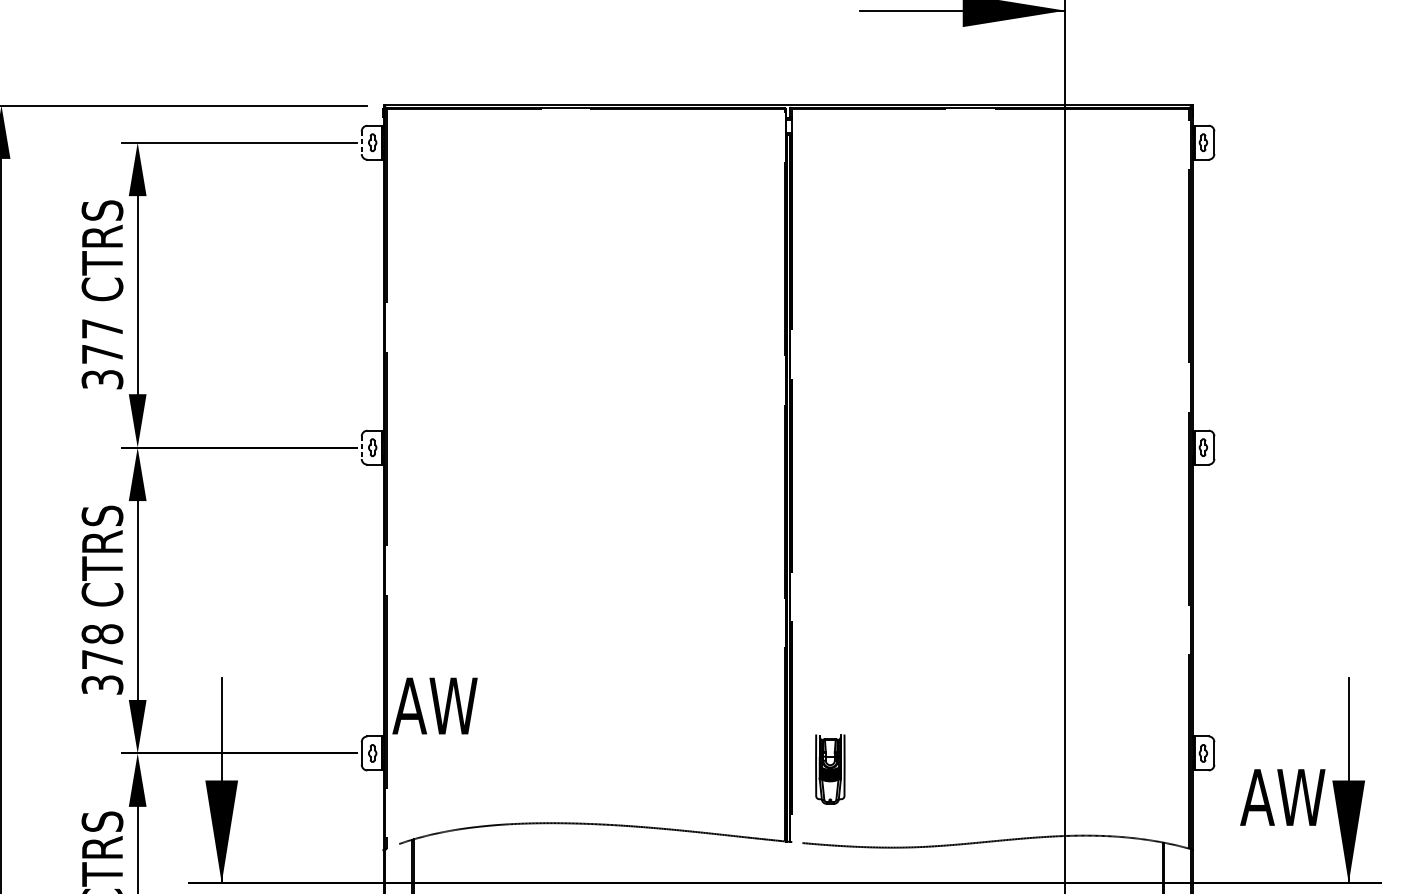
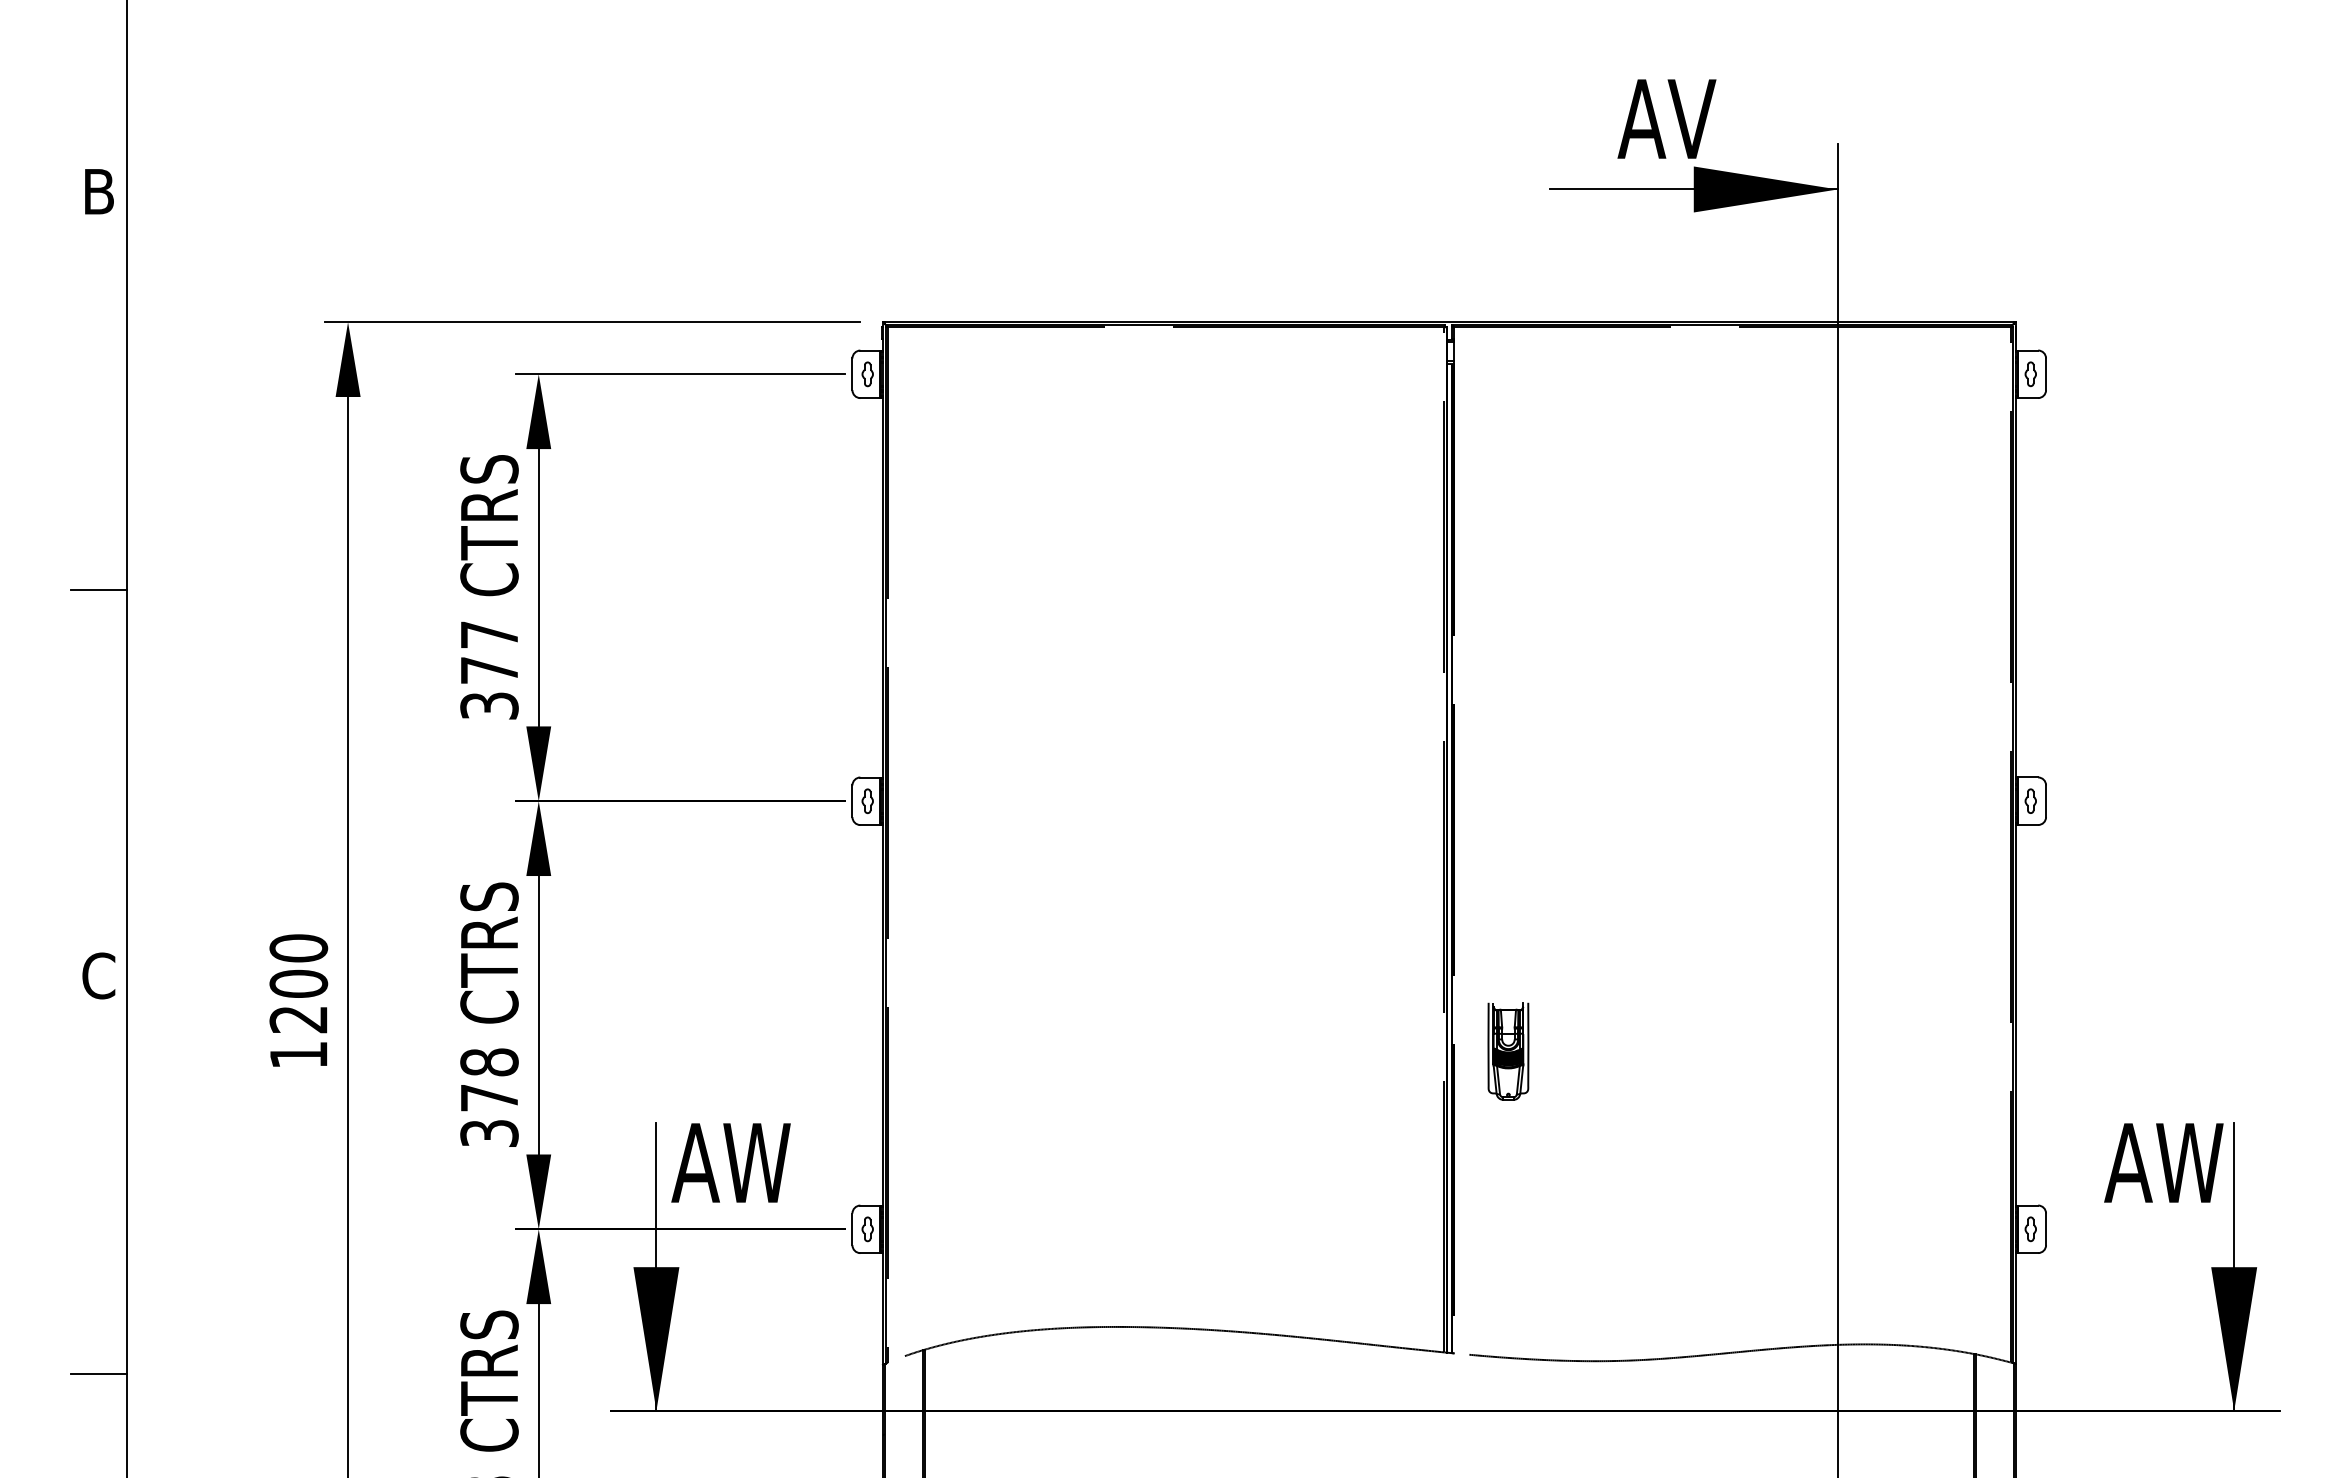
line: (361, 142) -> (852, 374), dashed -> solid
line: (361, 447) -> (852, 801), dashed -> solid
text: (434, 705) -> (730, 1162), moved
part: (830, 769) -> (1508, 1051), moved
text: (1282, 797) -> (2163, 1162), moved

